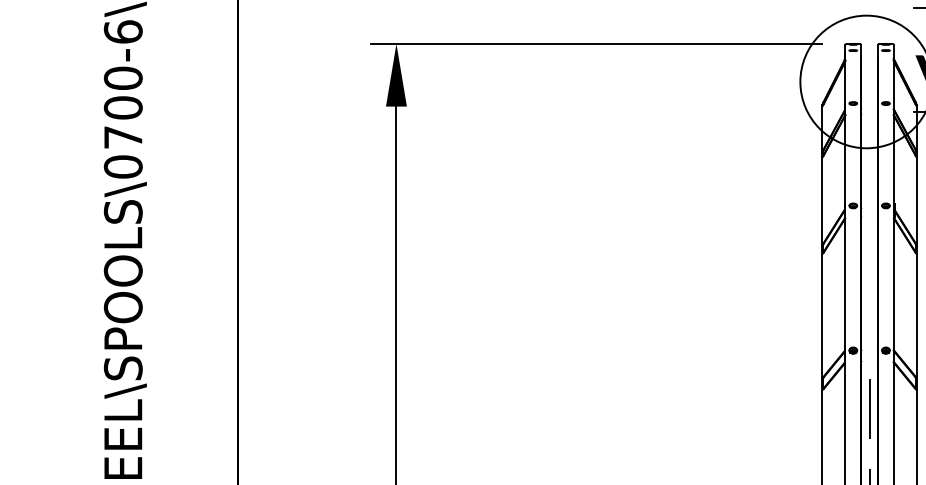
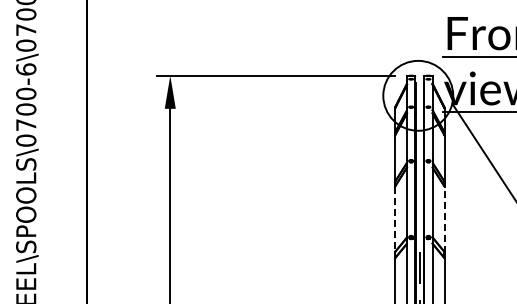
line: (916, 316) -> (444, 219), solid -> dashed
line: (821, 318) -> (394, 220), solid -> dashed

